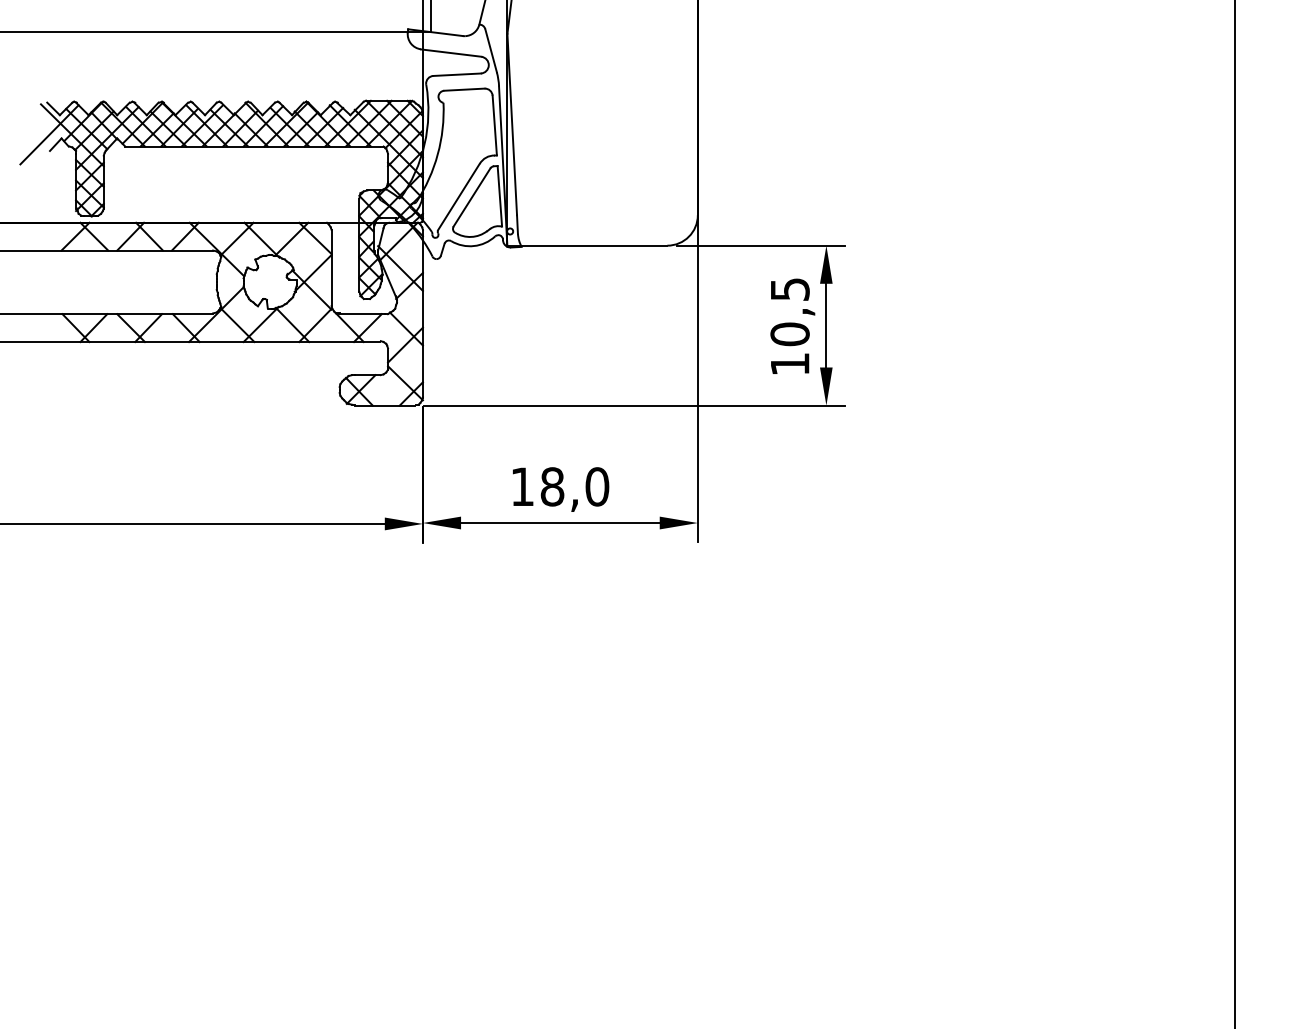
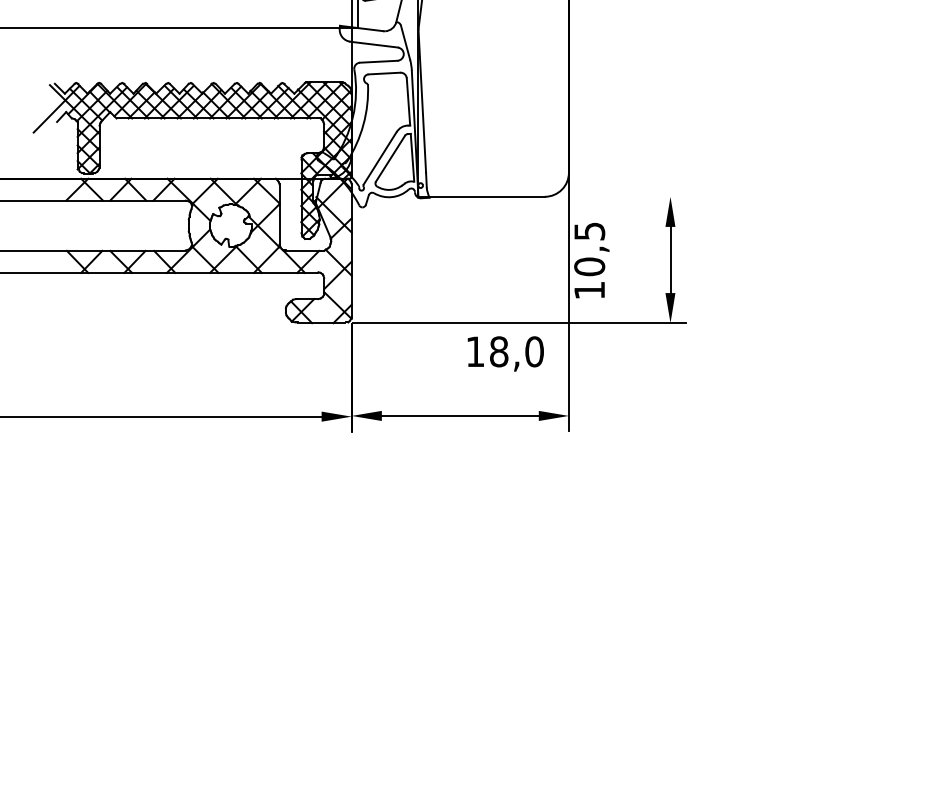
line: (760, 245) -> (618, 196), removed
text: (792, 325) -> (591, 259), moved
text: (561, 489) -> (506, 353), moved

